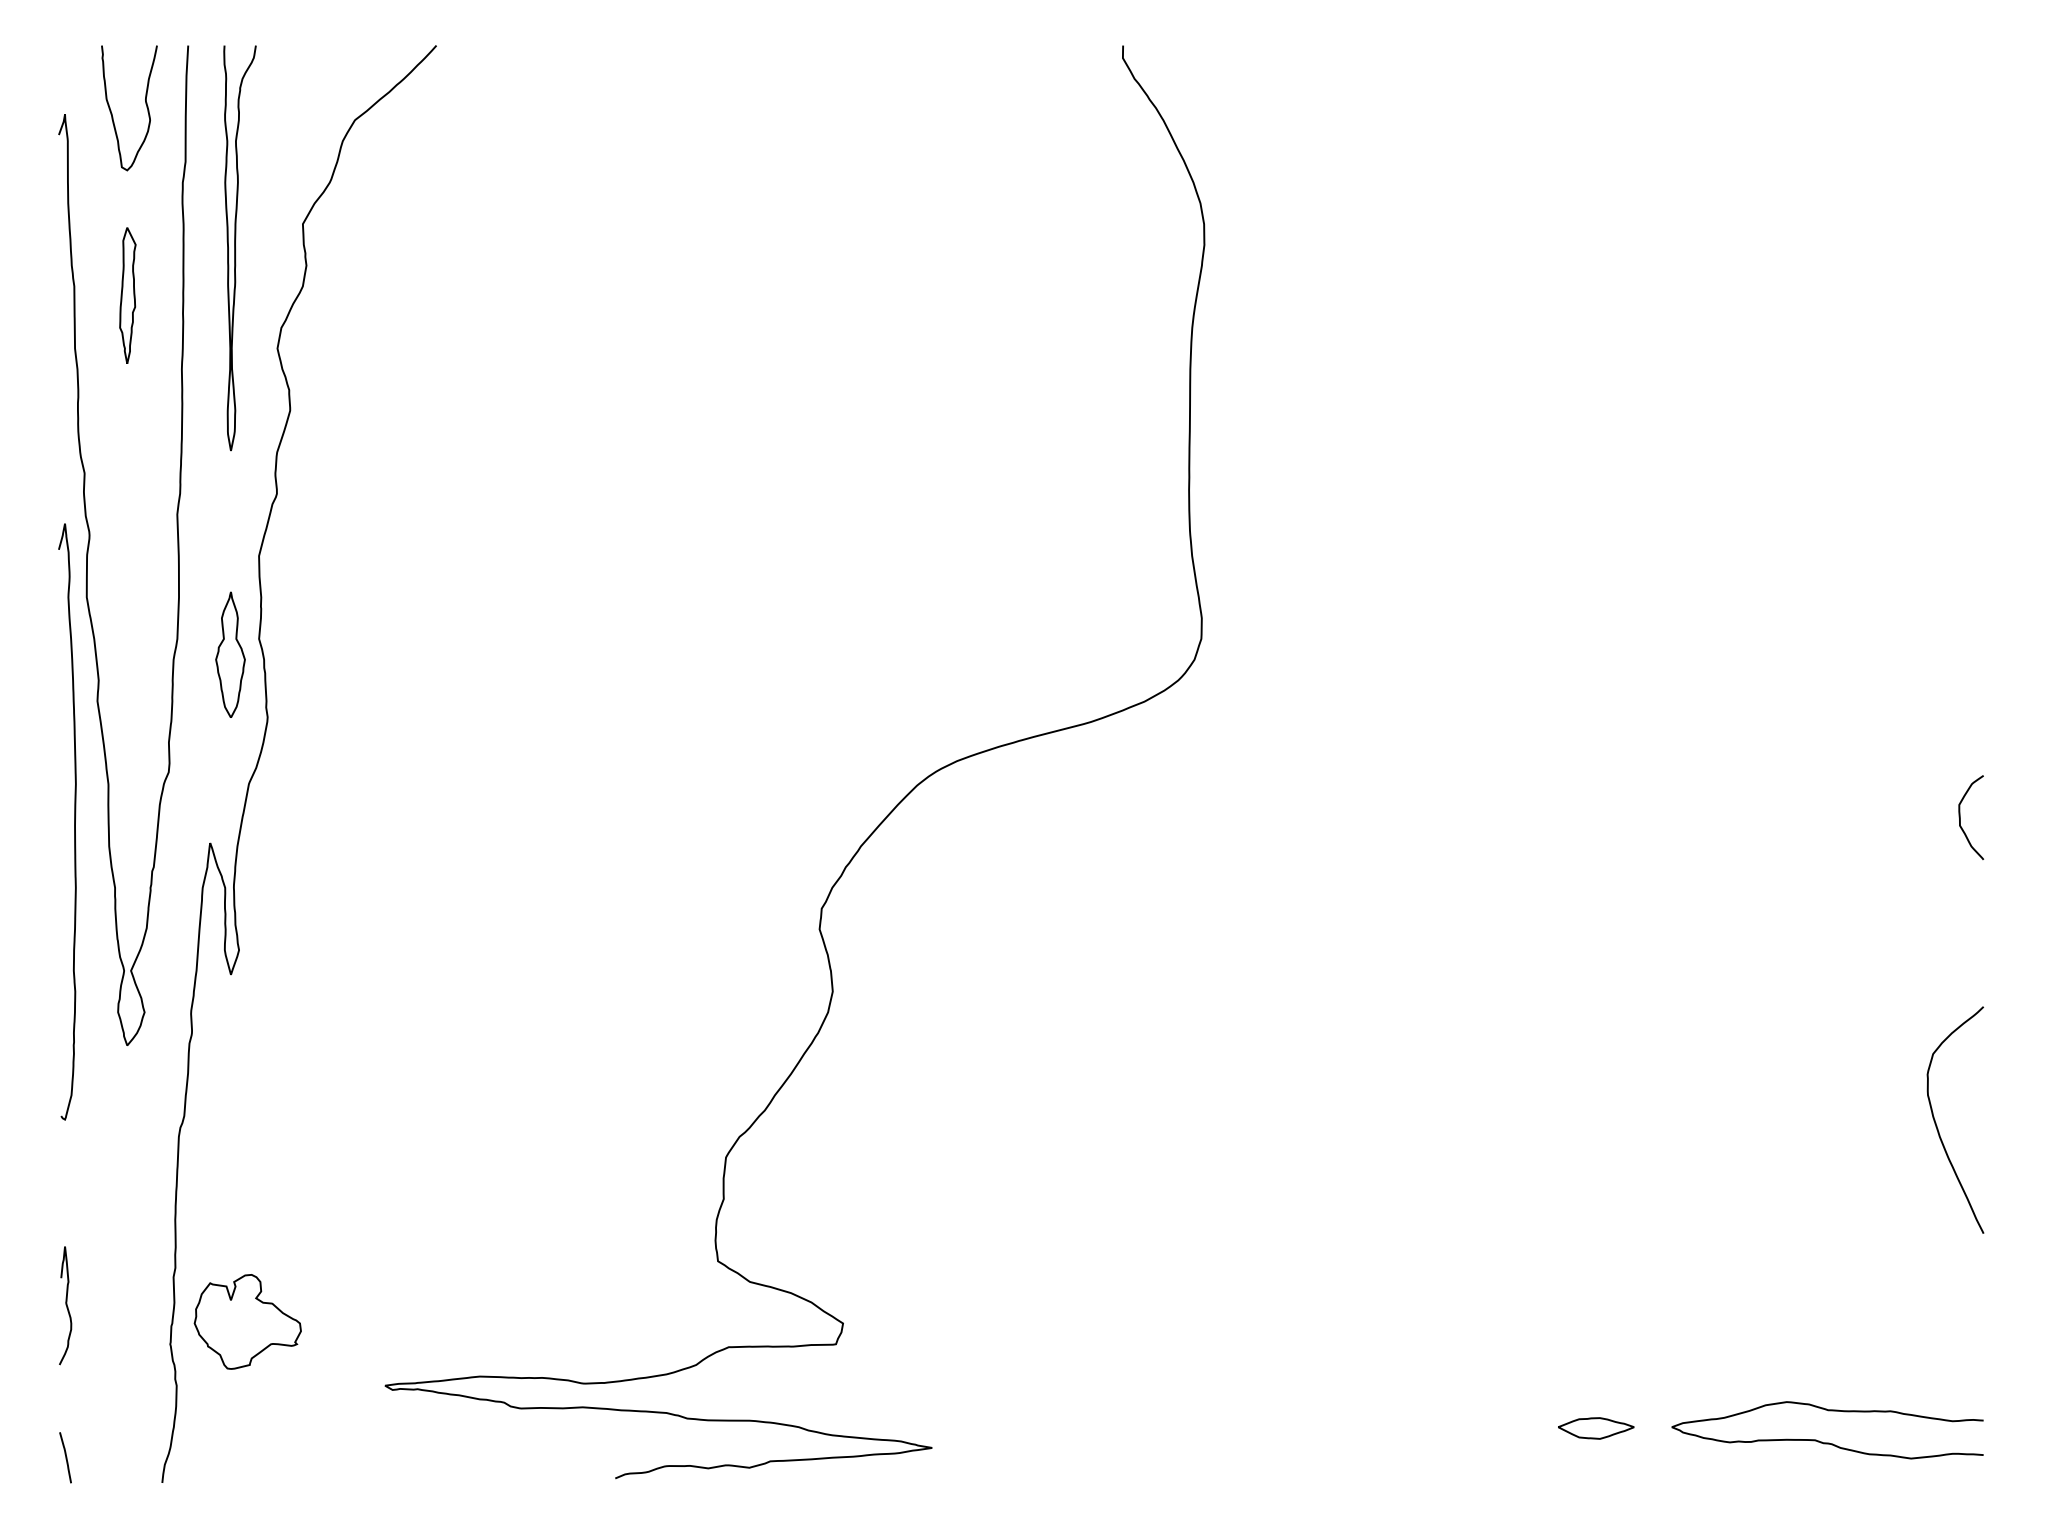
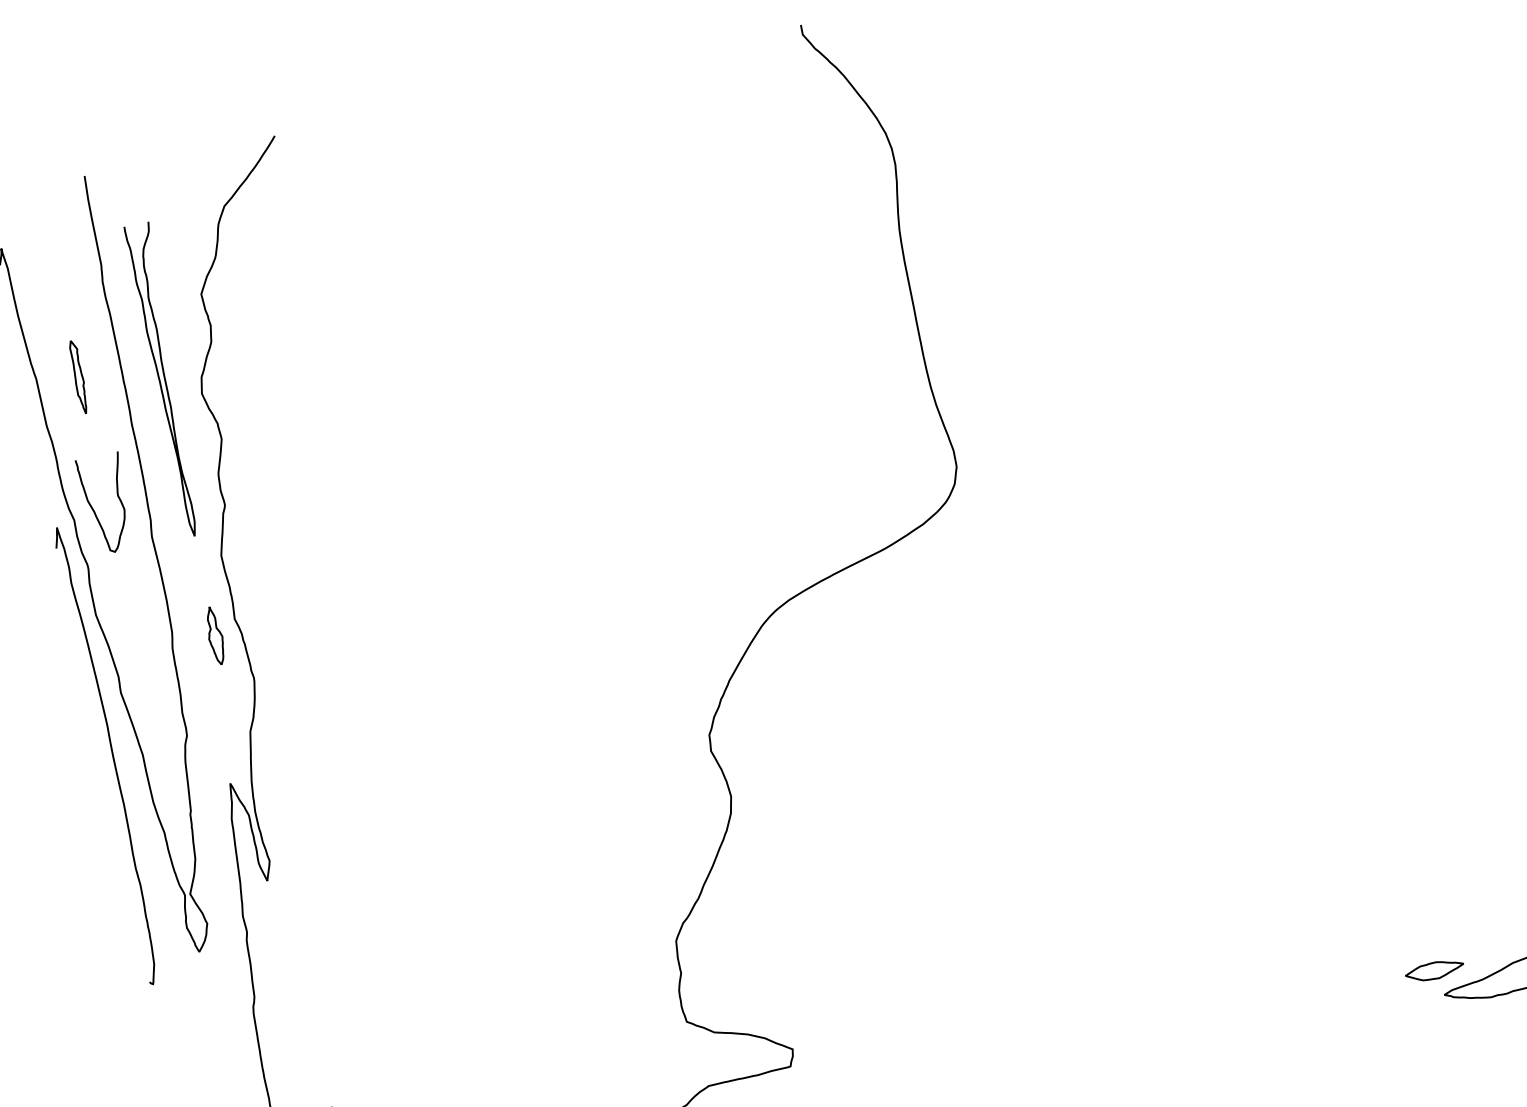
curve: (145, 104) -> (118, 498), moved
curve: (235, 248) -> (165, 380), moved
part: (127, 295) -> (78, 377), size x0.7
part: (230, 654) -> (215, 635), size x0.6
curve: (74, 821) -> (112, 754), moved
part: (1596, 1428) -> (1435, 970), moved

